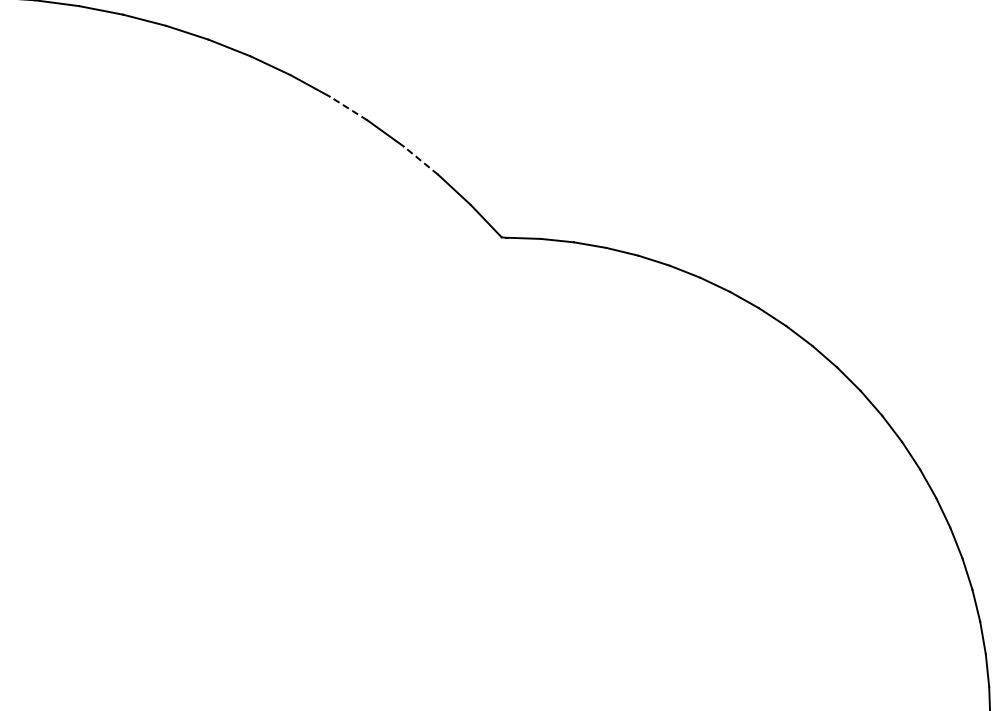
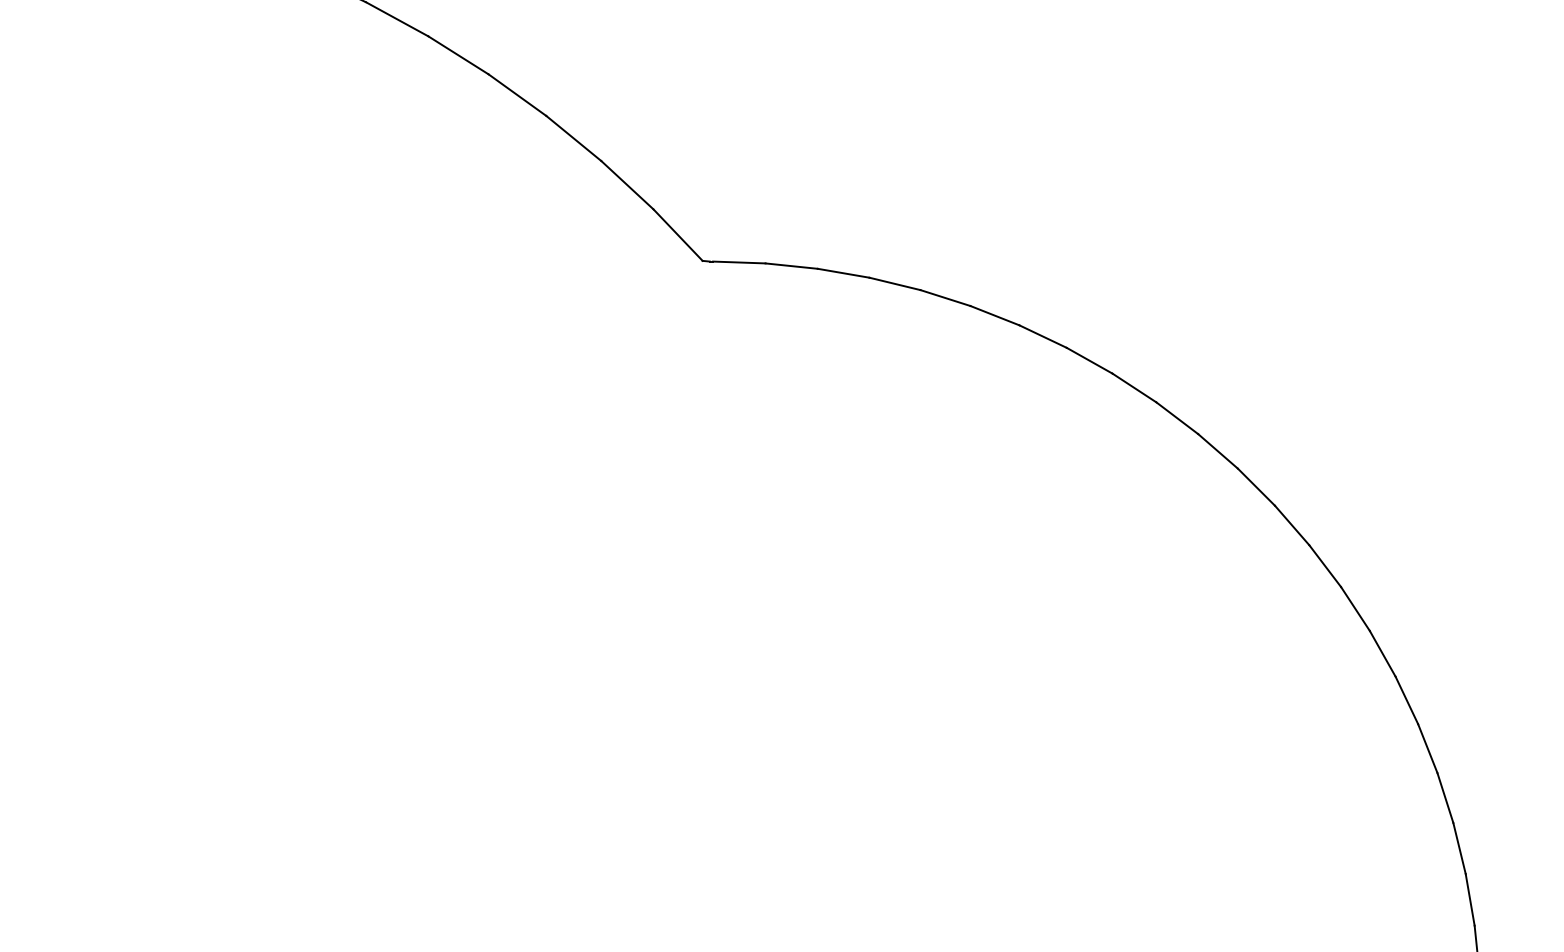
line: (348, 108) -> (458, 55), dashed -> solid
line: (420, 160) -> (573, 138), dashed -> solid

